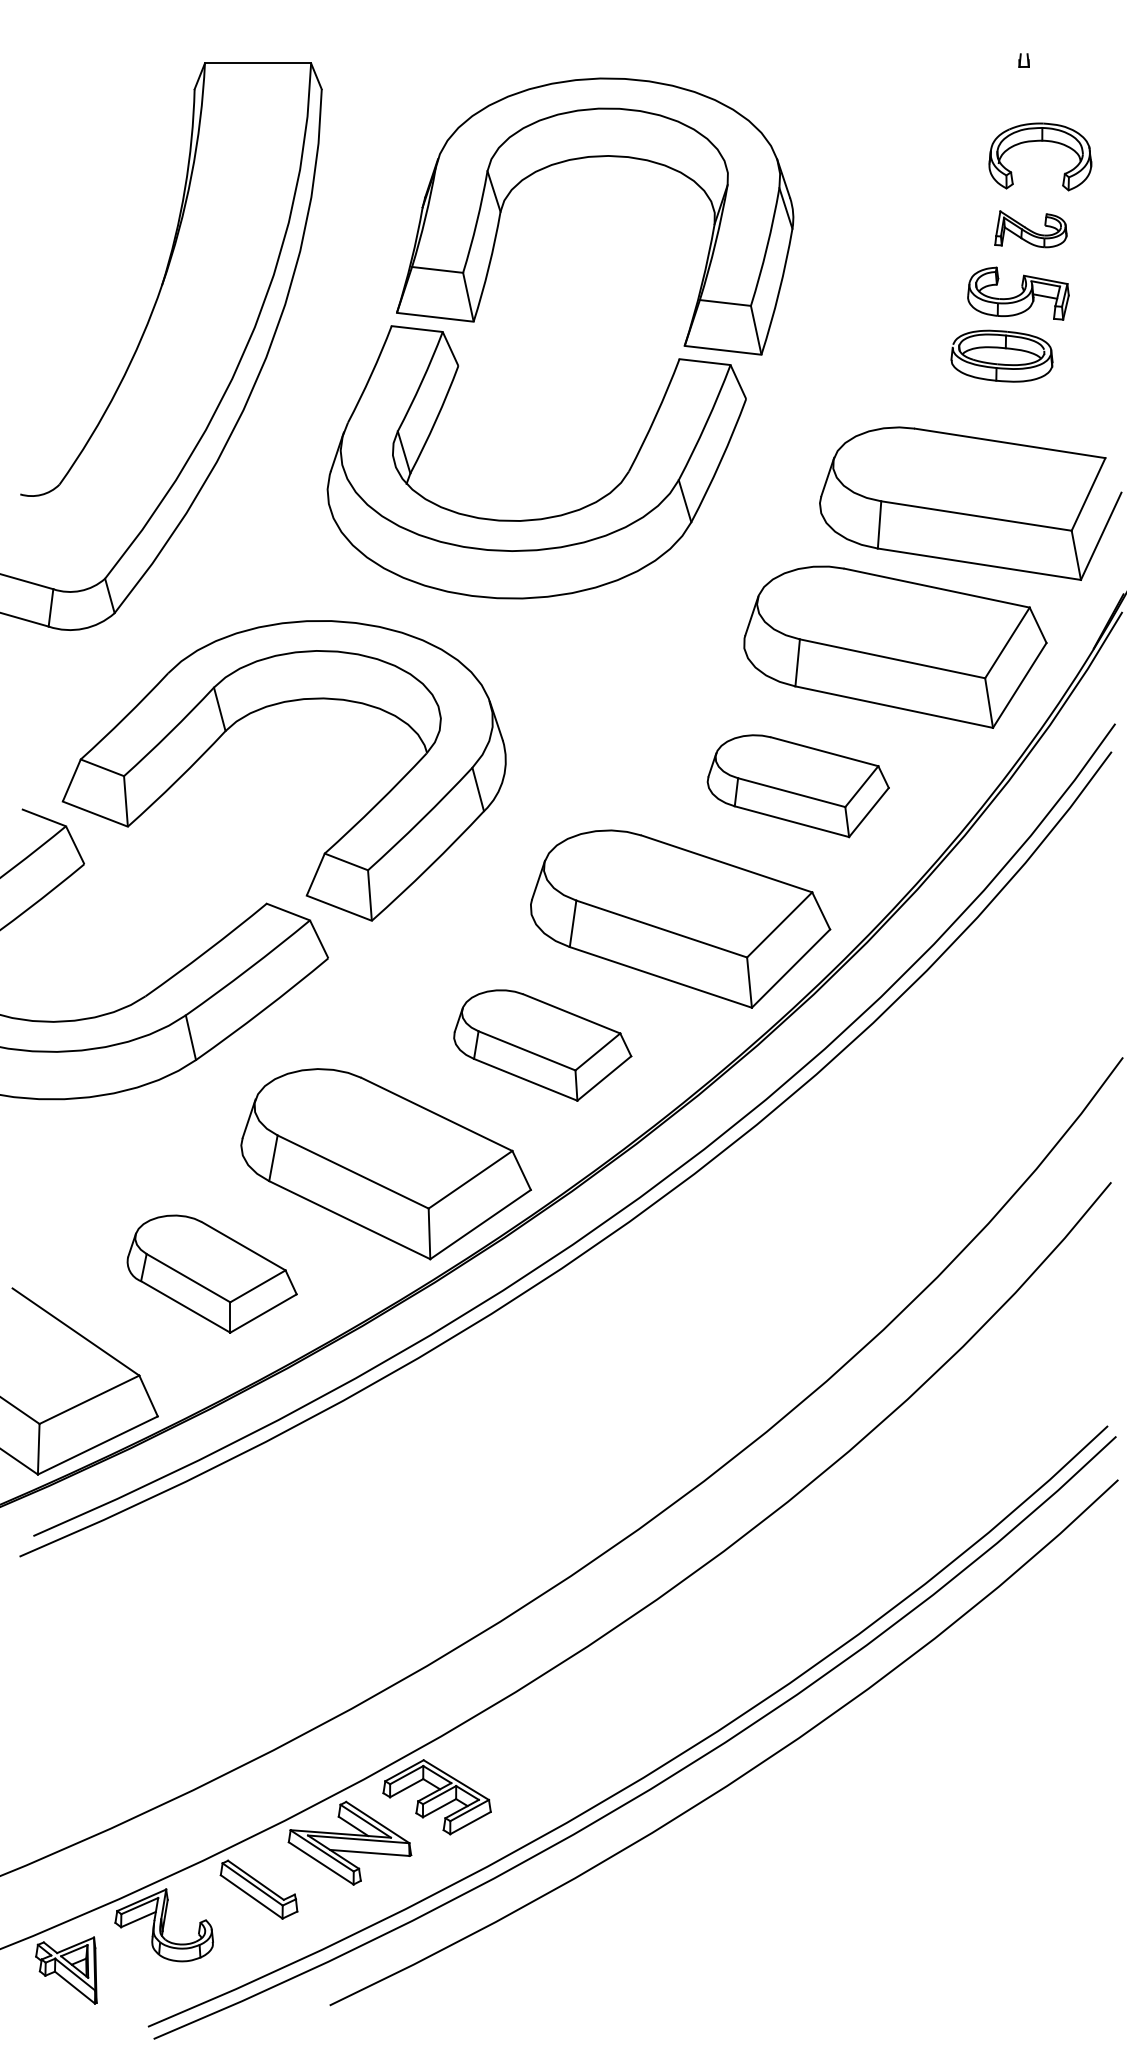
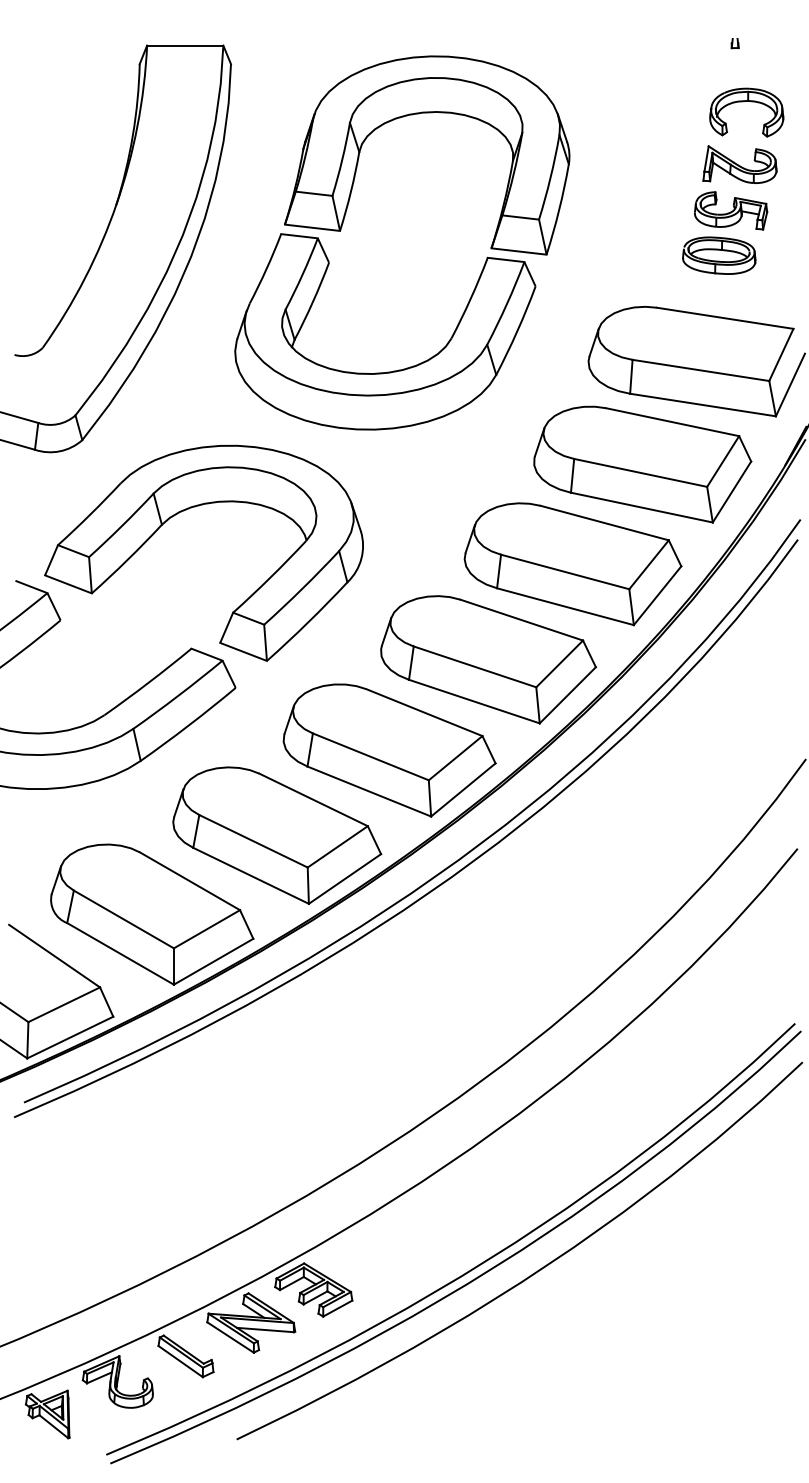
part: (1030, 229) -> (739, 164), size x1.43
part: (797, 786) -> (572, 564), size x1.67
part: (542, 1045) -> (389, 750), size x1.67
part: (212, 1274) -> (152, 914), size x1.67

